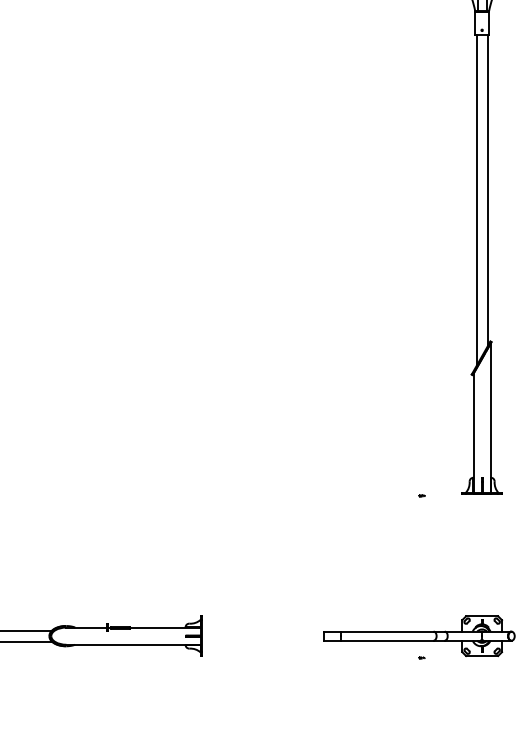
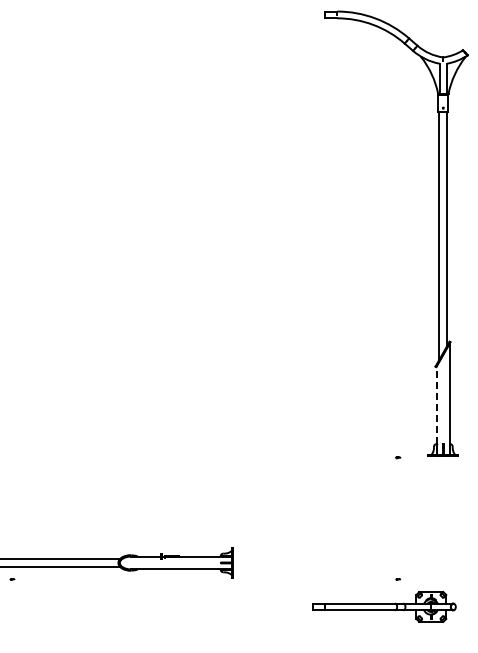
line: (473, 433) -> (436, 410), solid -> dashed
part: (419, 635) -> (384, 606), moved

